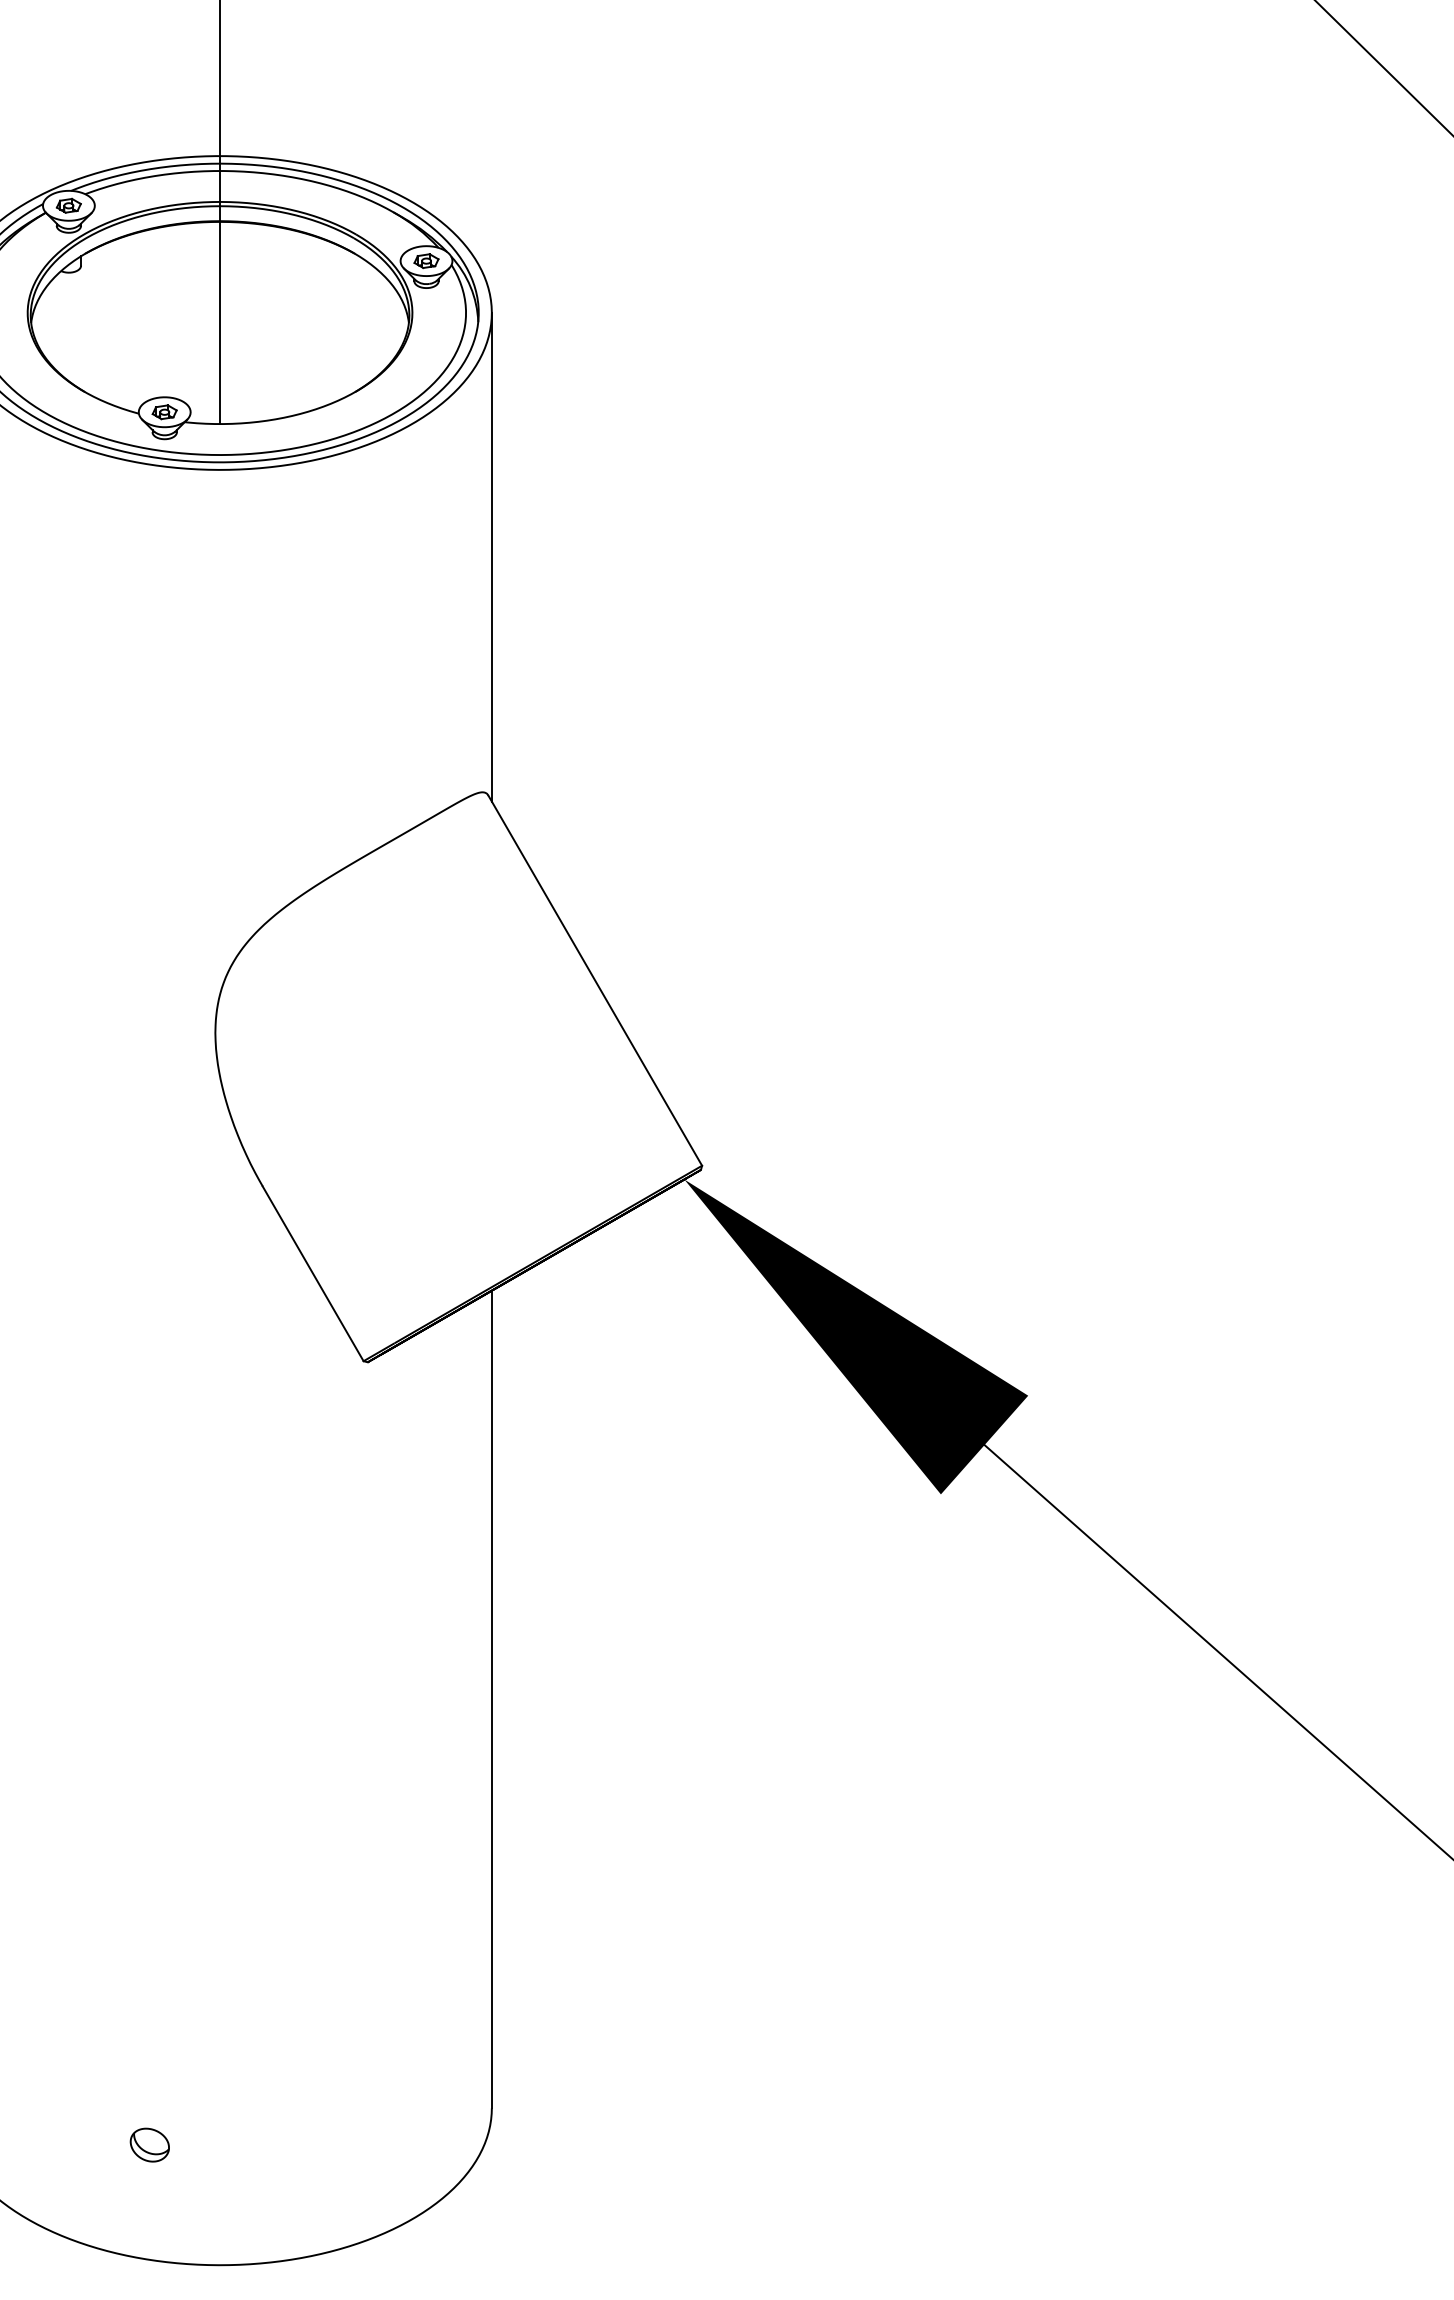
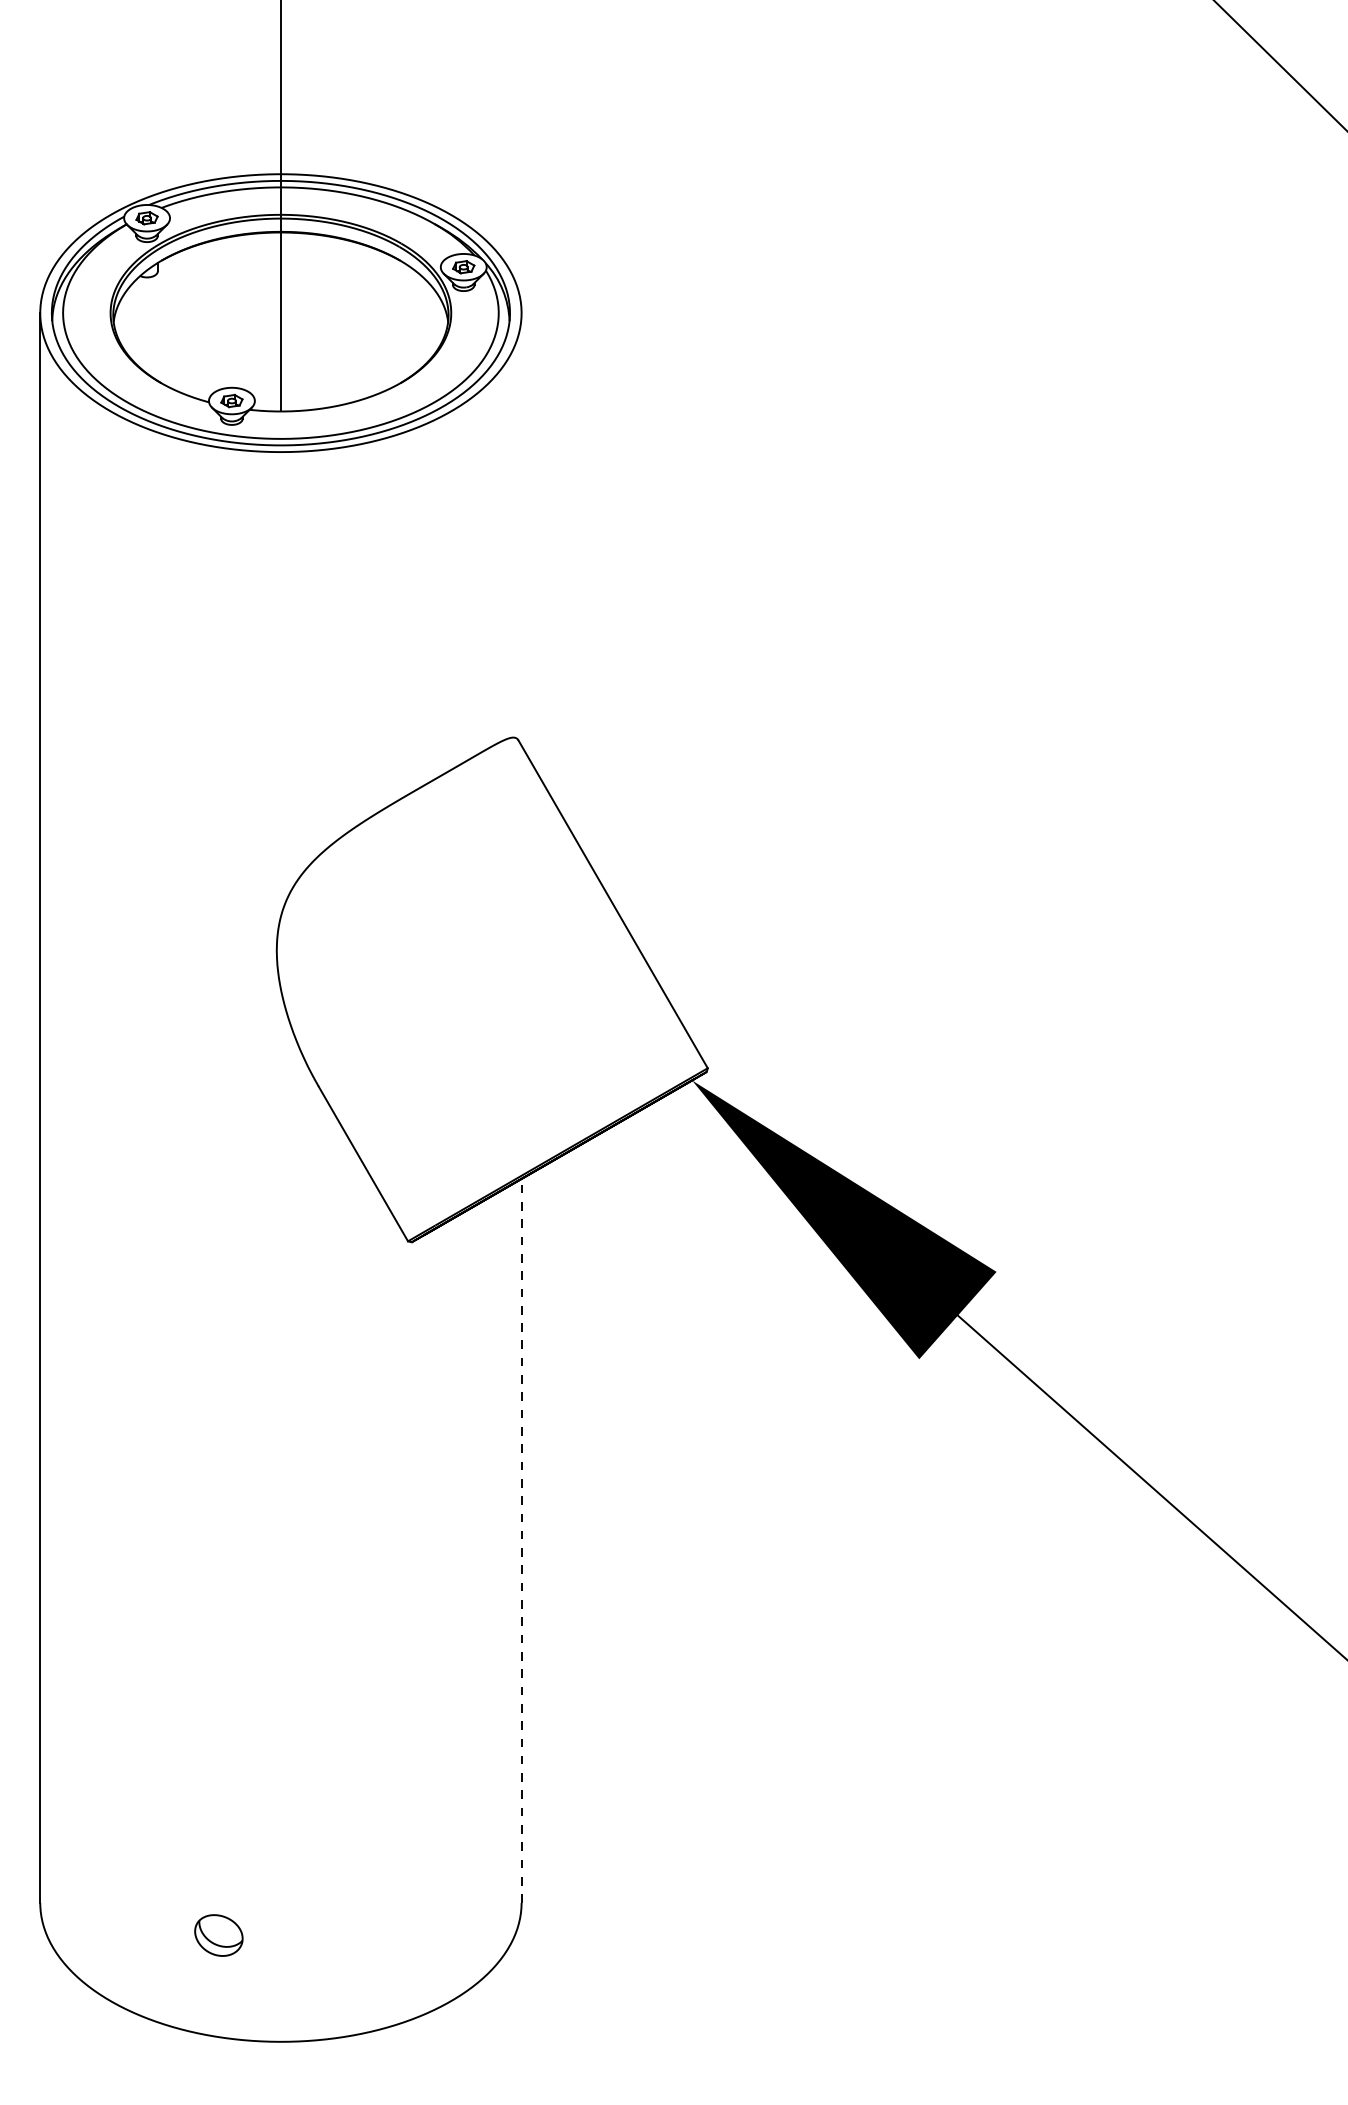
line: (491, 557) -> (521, 529), removed
line: (491, 1699) -> (521, 1540), solid -> dashed
part: (149, 2145) -> (218, 1935), size x1.4

